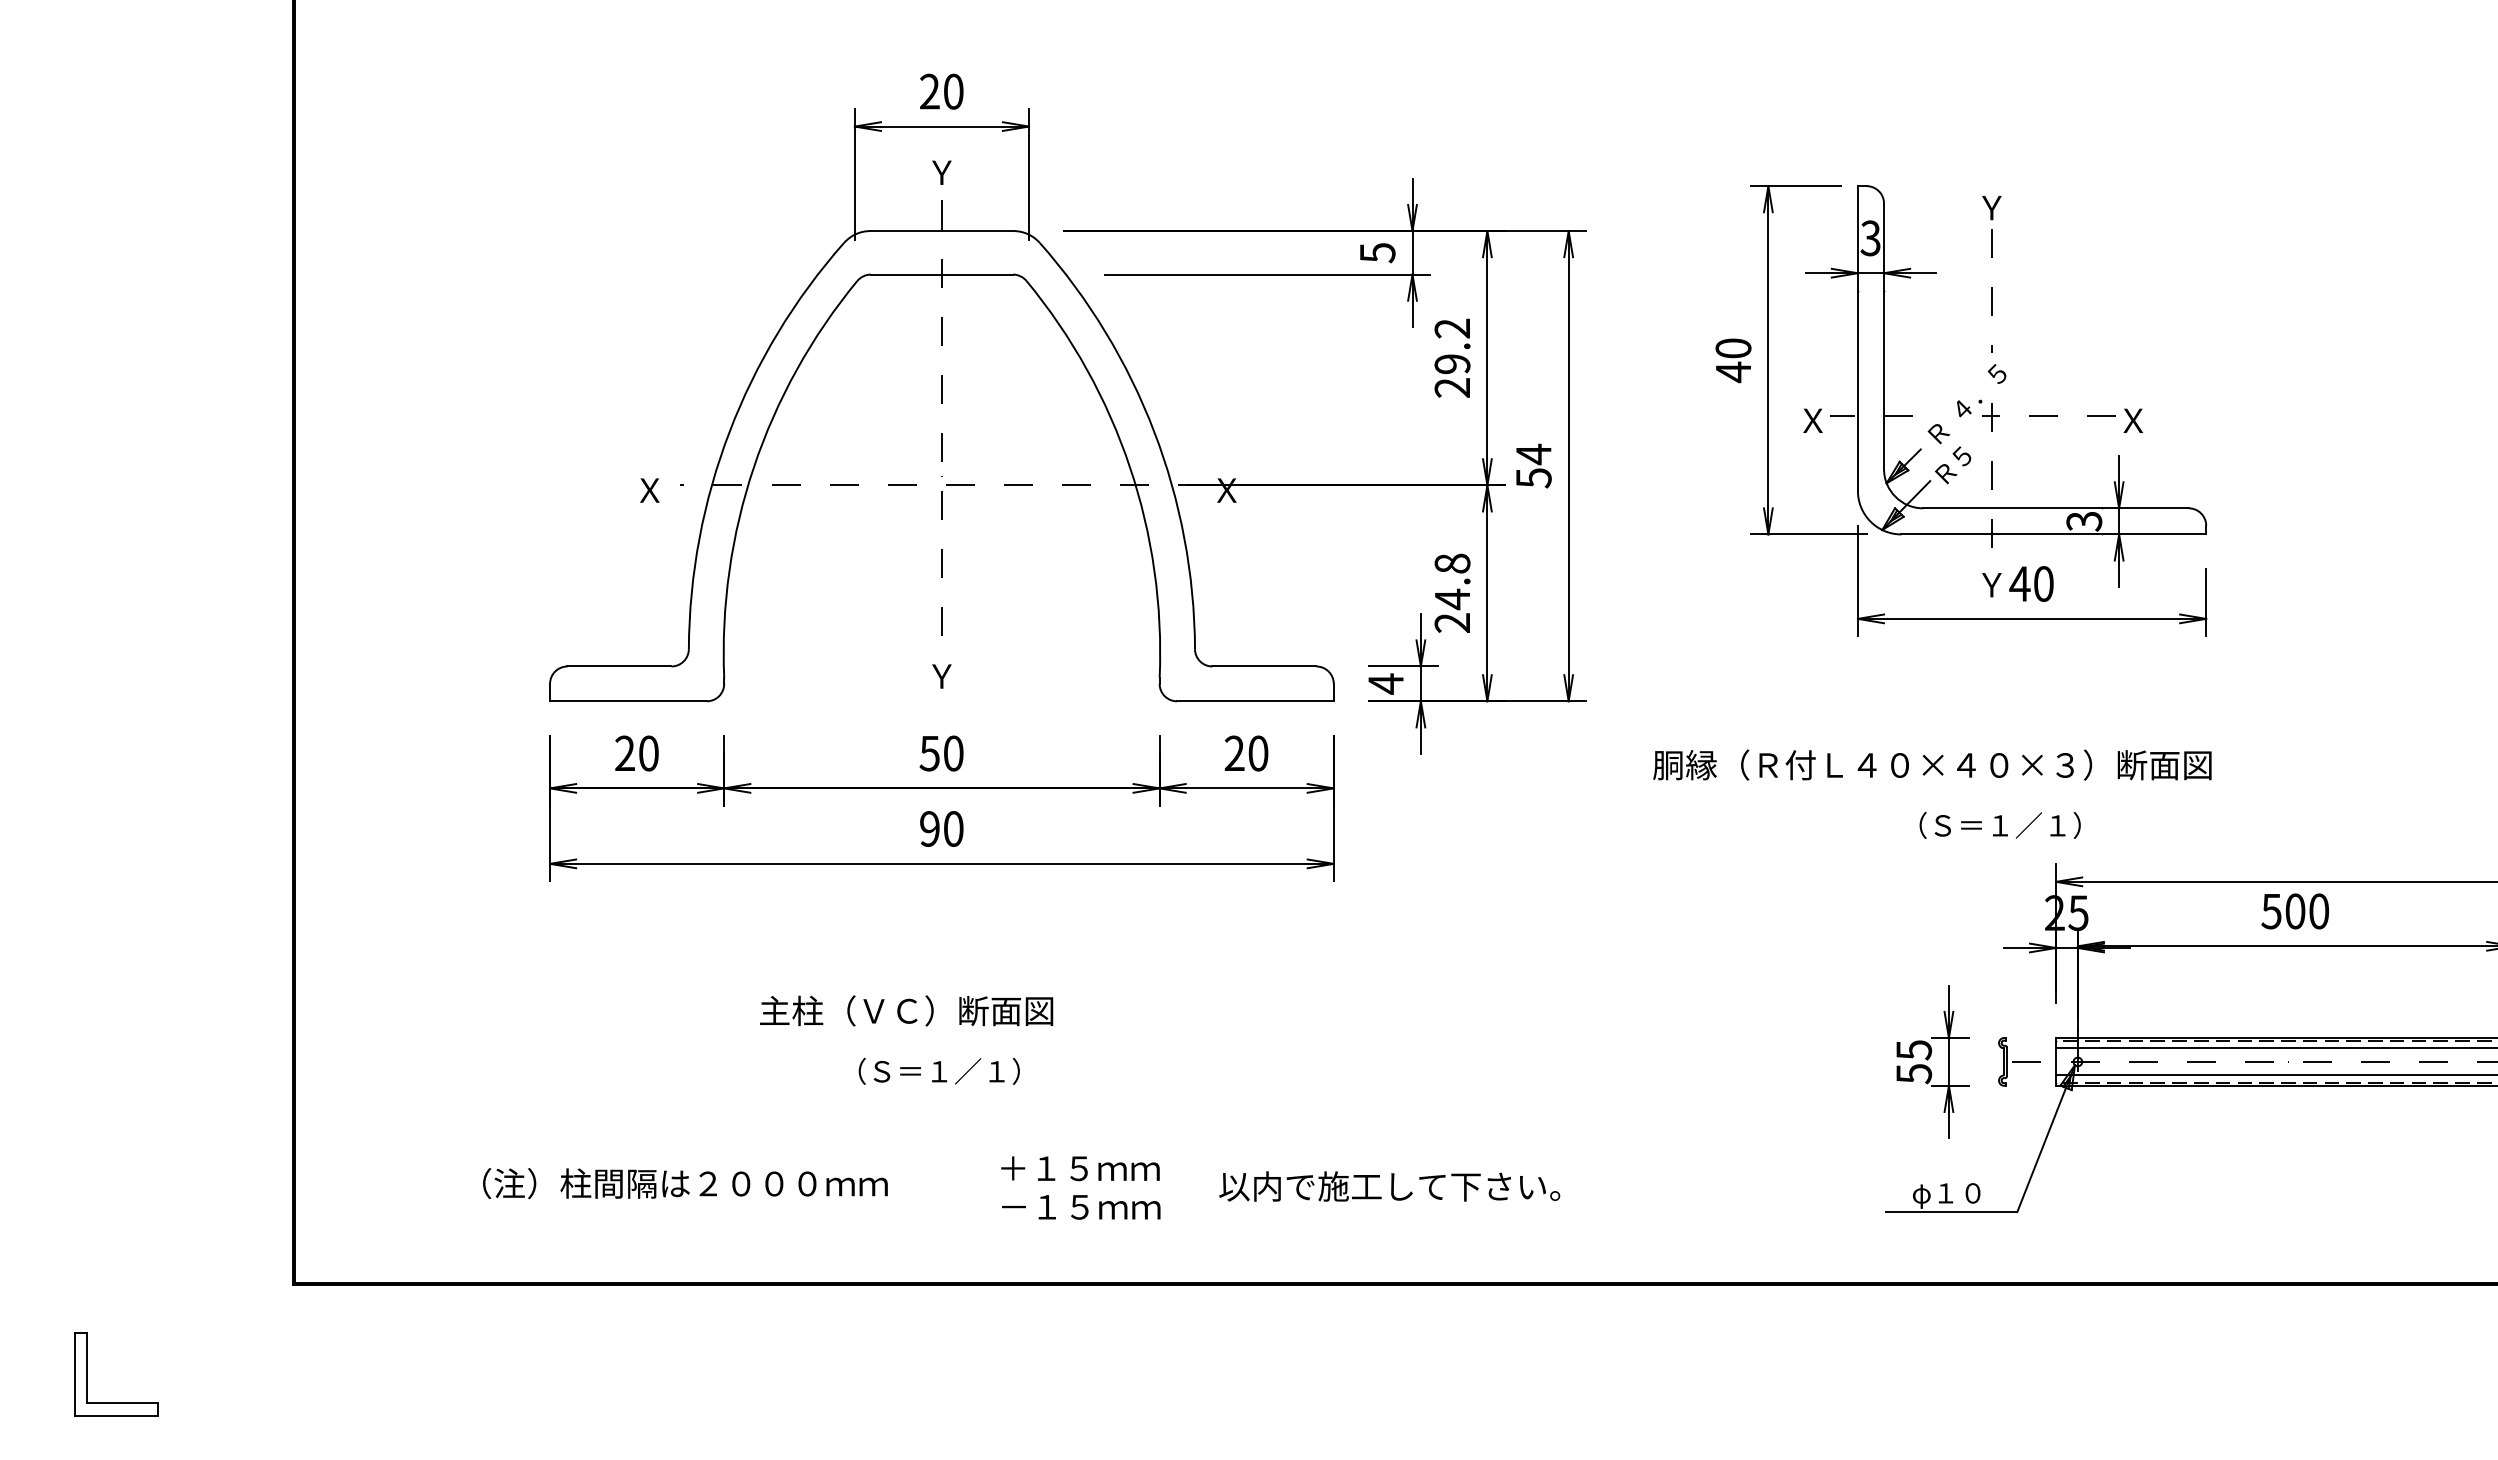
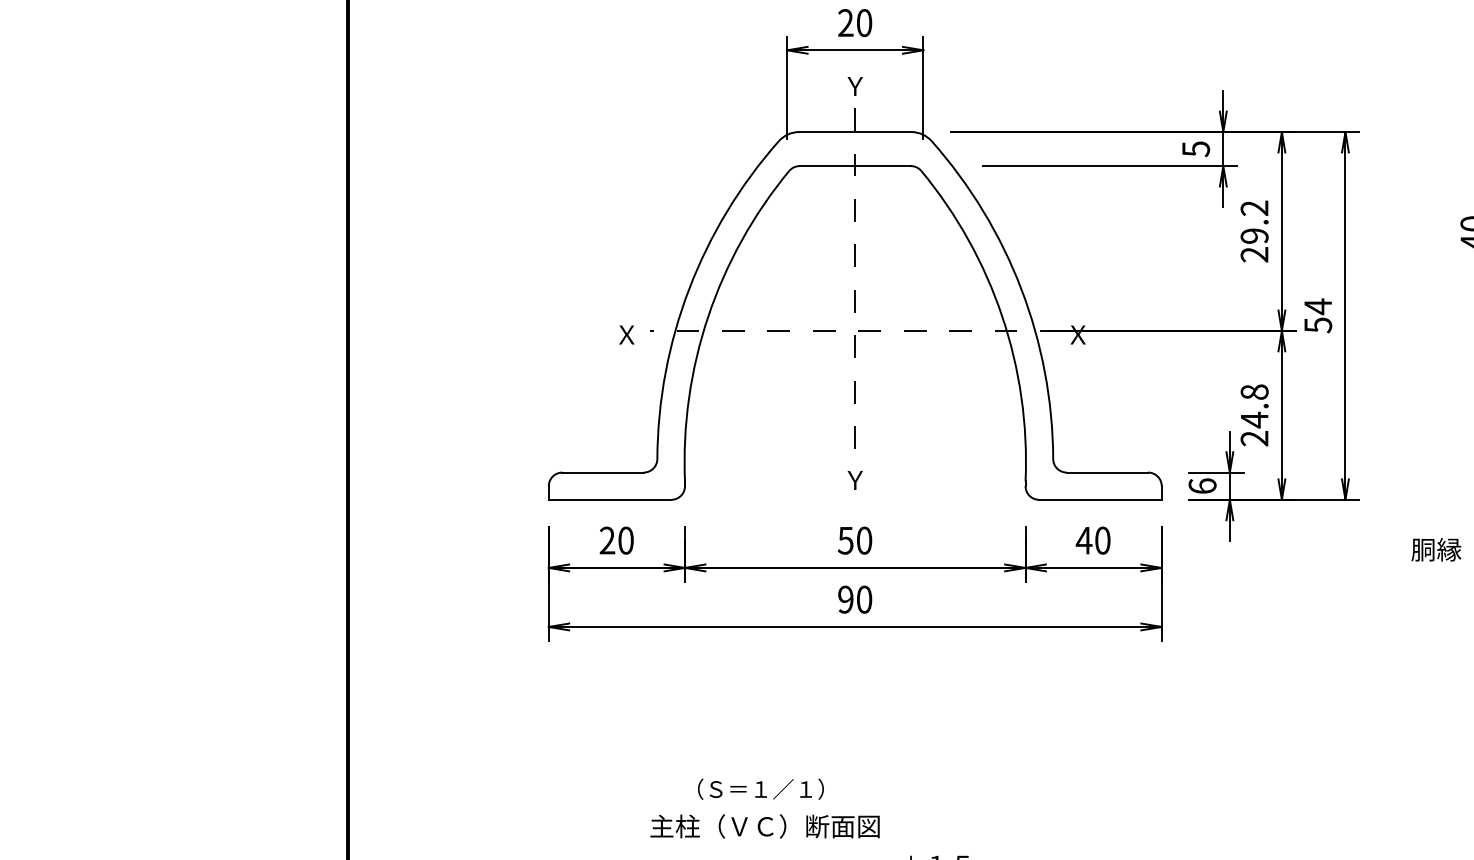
text: (1385, 683) -> (1202, 485), 4 -> 6
text: (1234, 752) -> (1084, 539), 20 -> 40
text: (906, 1010) -> (764, 826), moved
text: (938, 1071) -> (760, 789), moved

